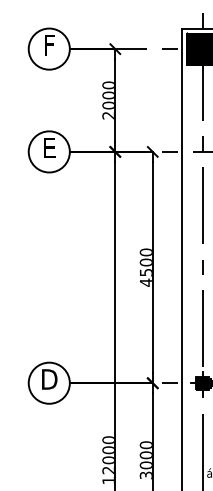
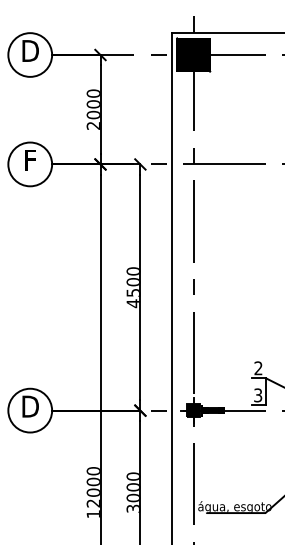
text: (49, 44) -> (30, 50), F -> D
text: (49, 148) -> (30, 160), E -> F

